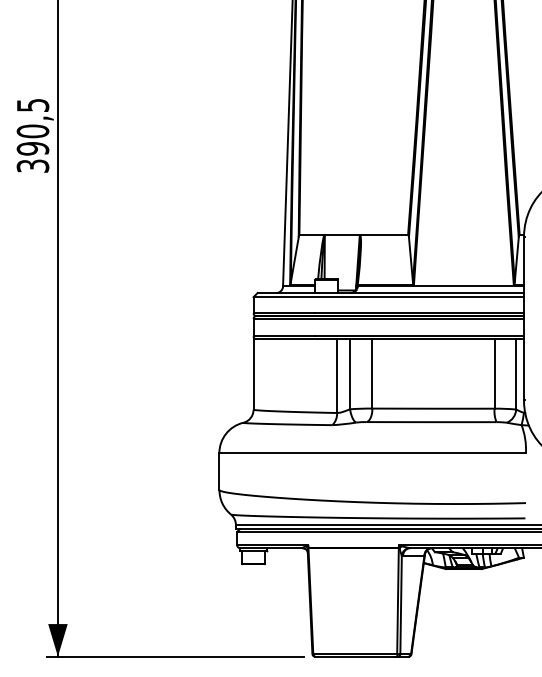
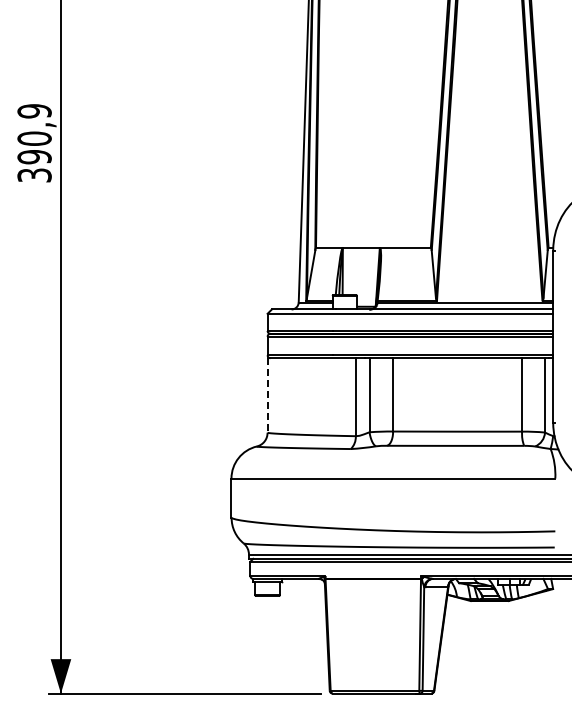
text: (32, 105) -> (34, 111), 390,5 -> 390,9
line: (253, 374) -> (267, 395), solid -> dashed

